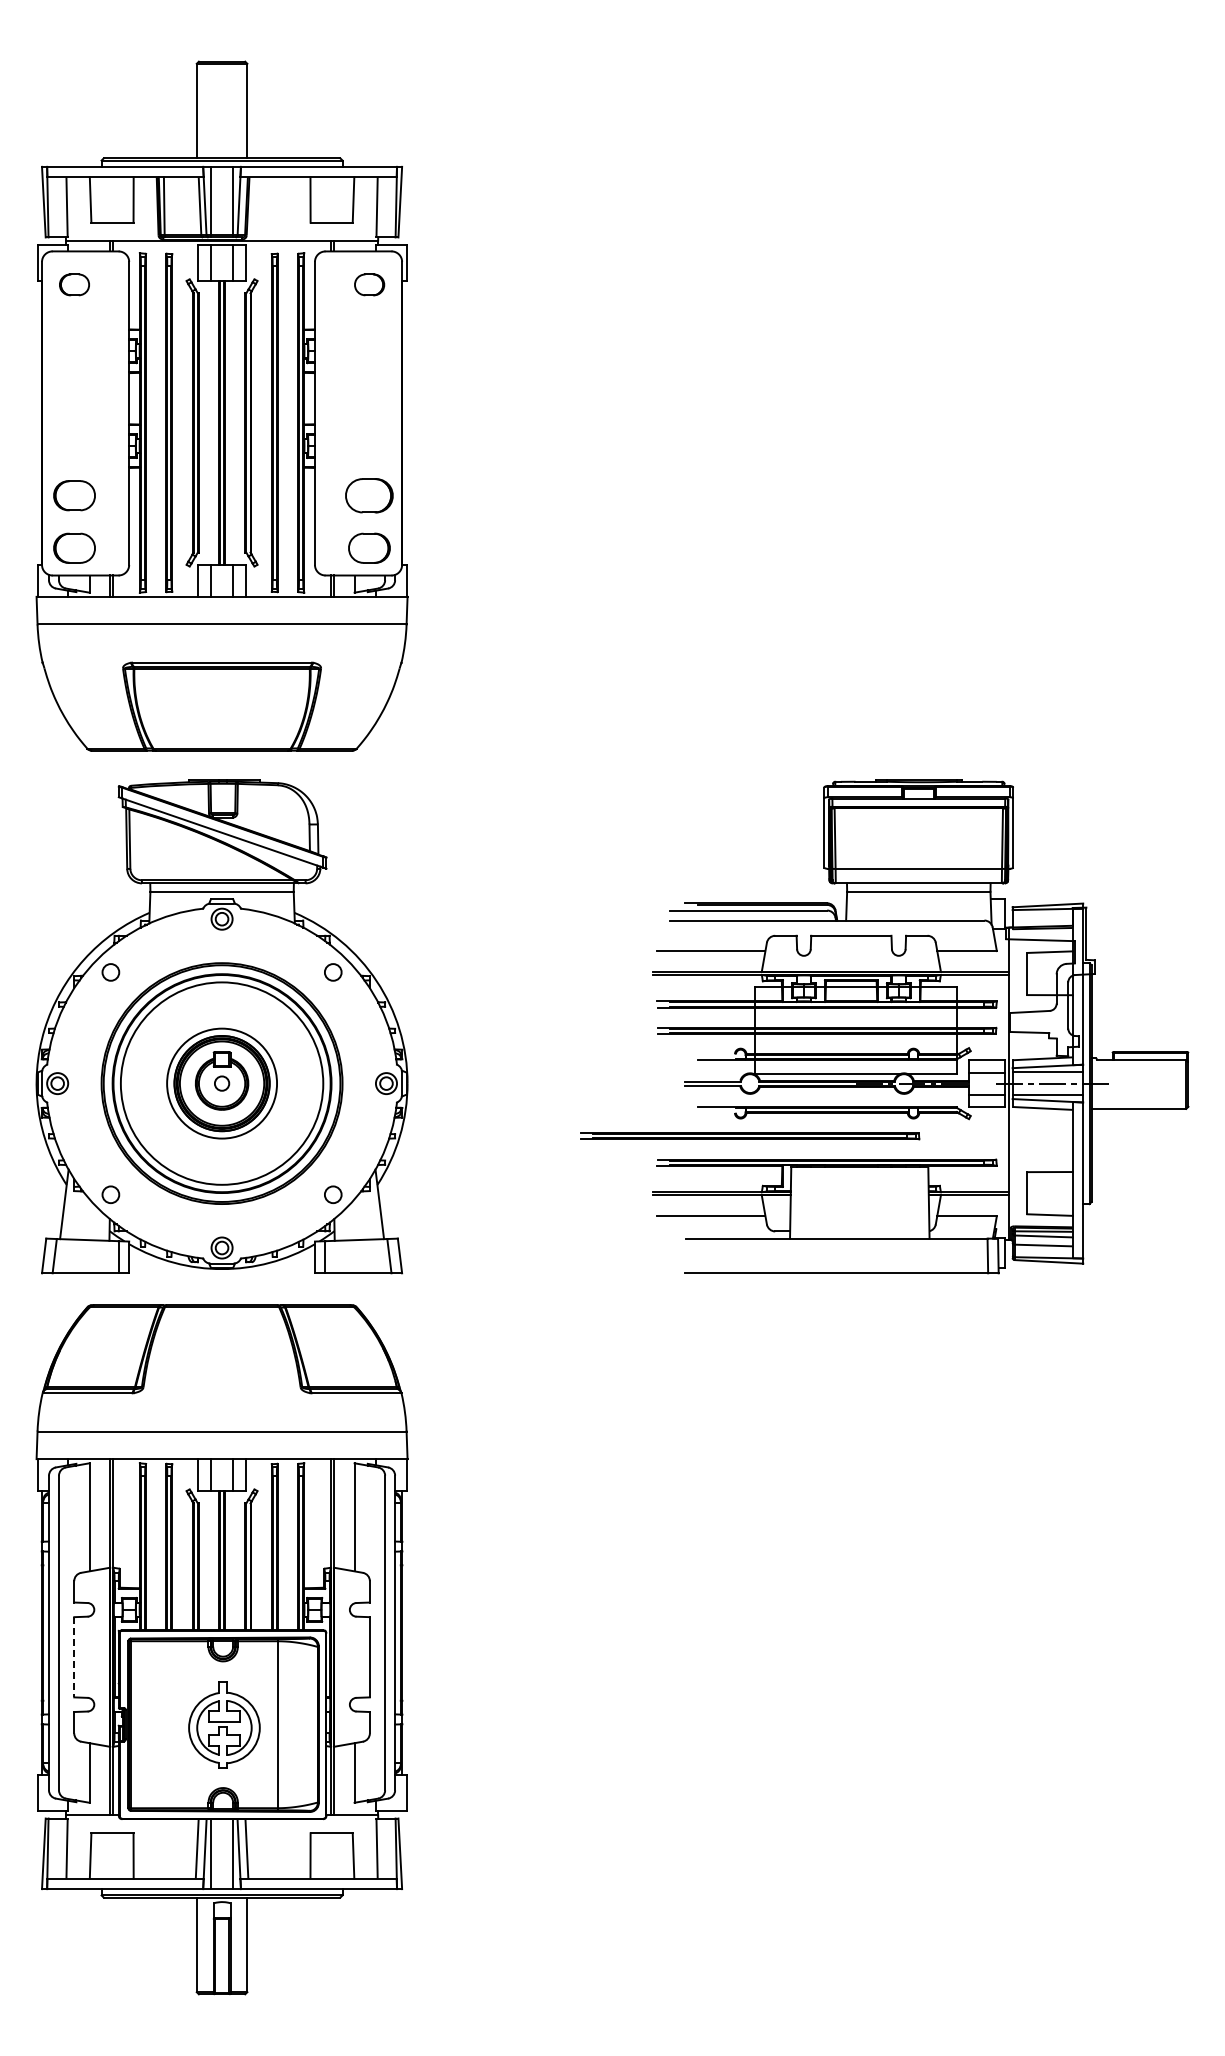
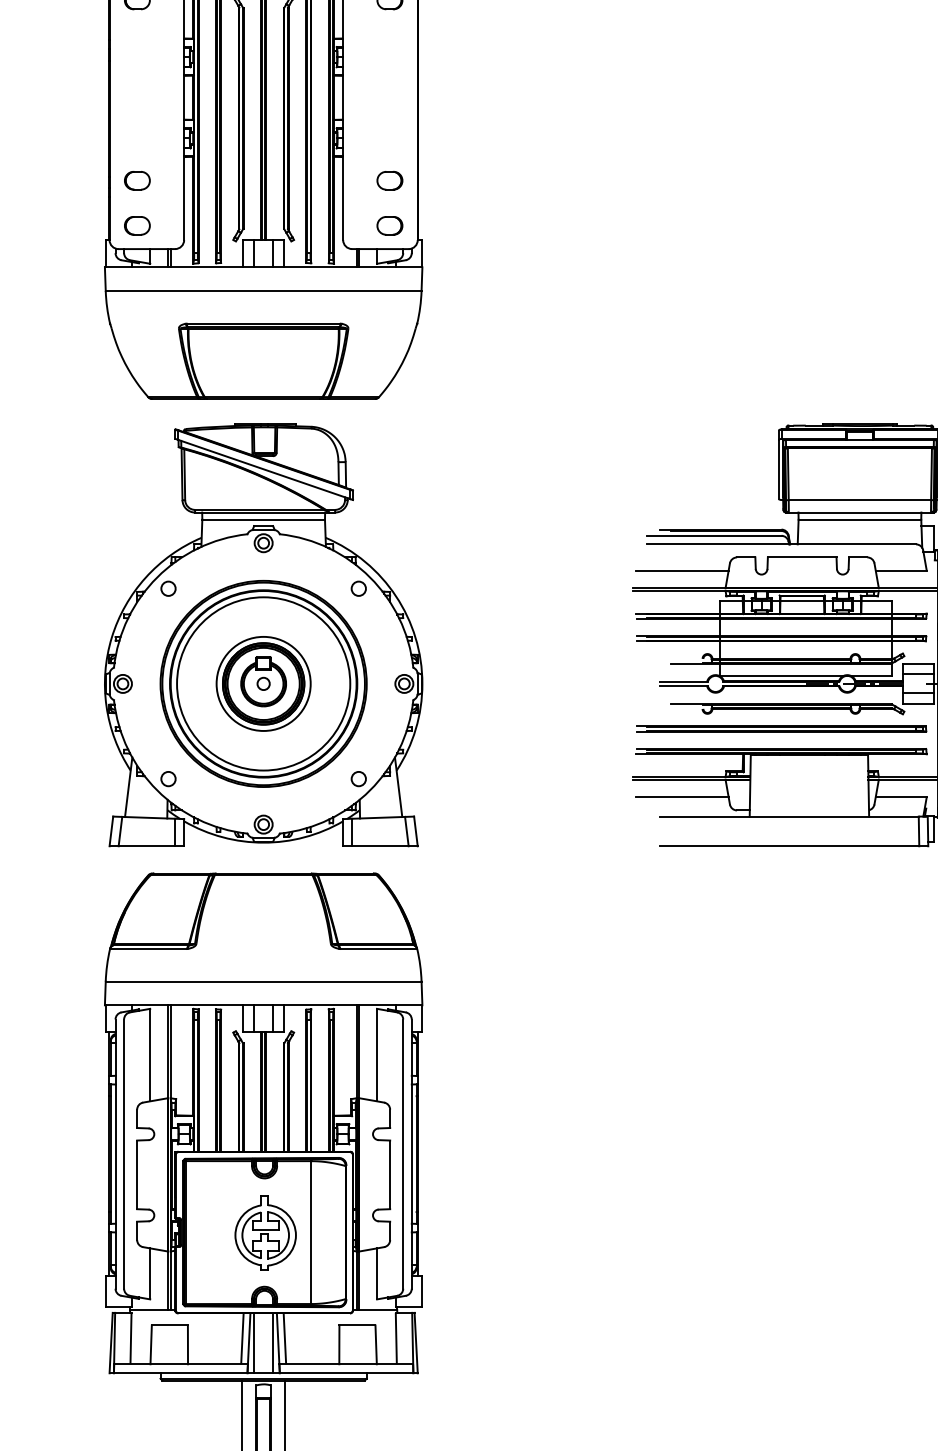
part: (74, 495) -> (137, 180), size x0.71
part: (369, 495) -> (389, 180), size x0.62
part: (74, 548) -> (137, 225), size x0.71
part: (369, 548) -> (389, 225), size x0.71
part: (750, 1136) -> (781, 729), moved
line: (74, 1657) -> (137, 1175), dashed -> solid

